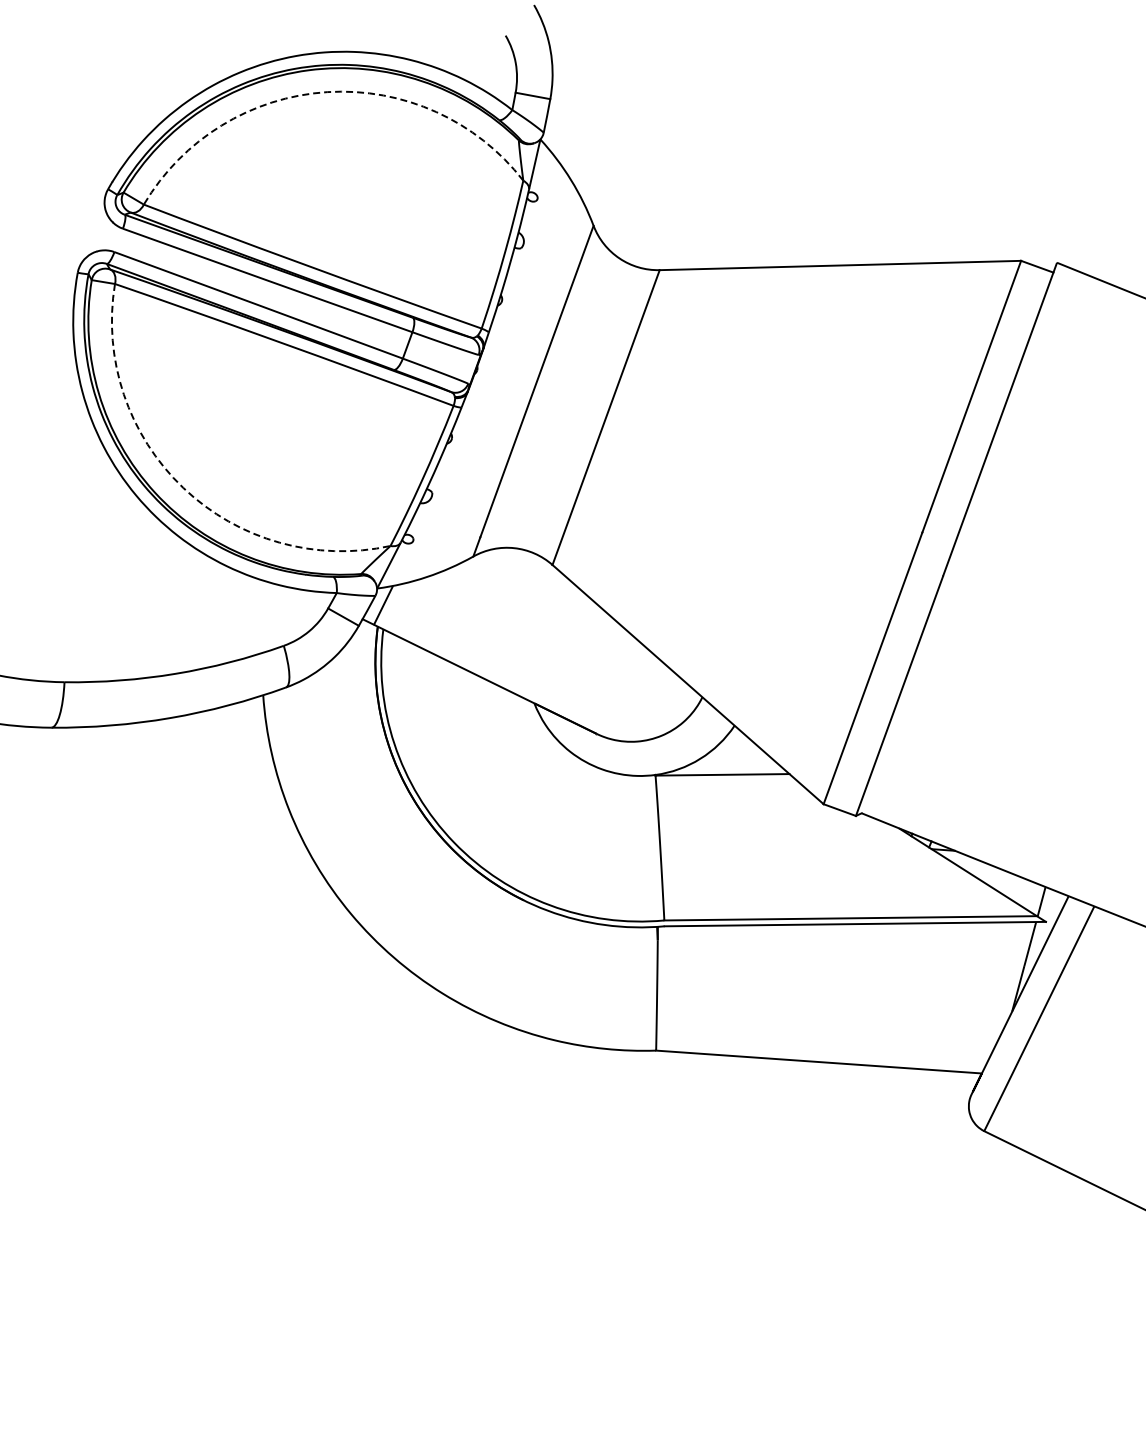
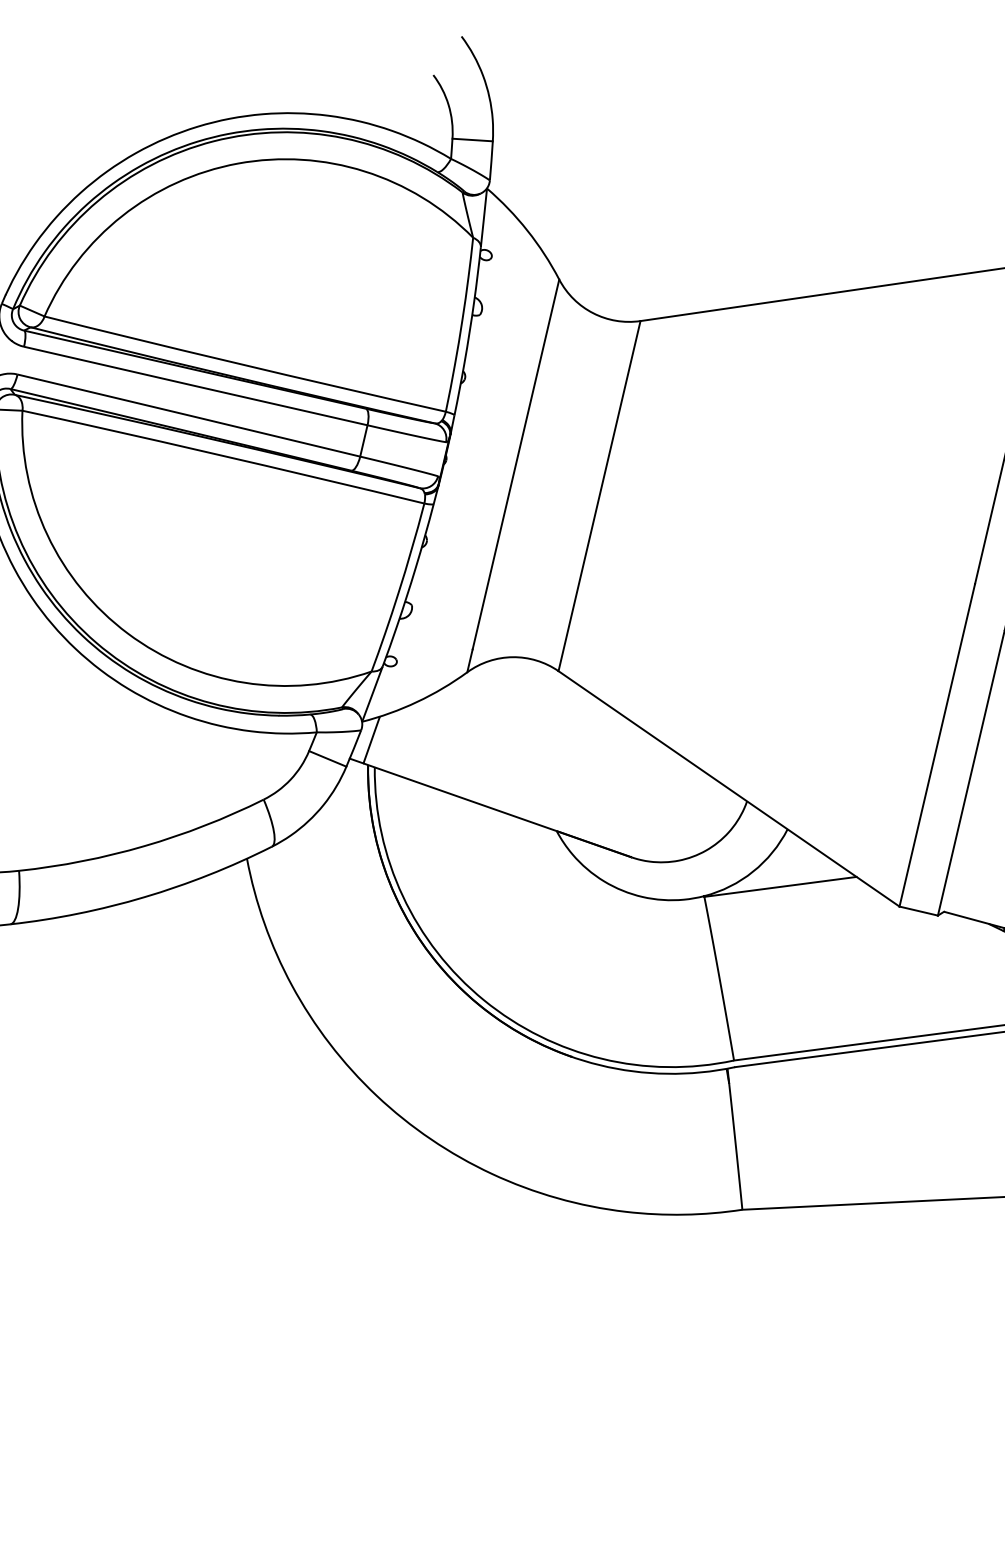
arc: (327, 92) -> (238, 163), dashed -> solid
arc: (183, 487) -> (128, 633), dashed -> solid

